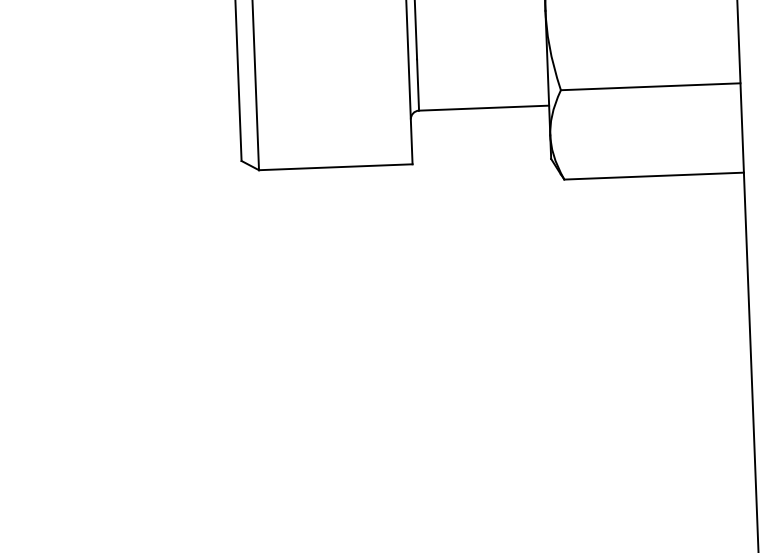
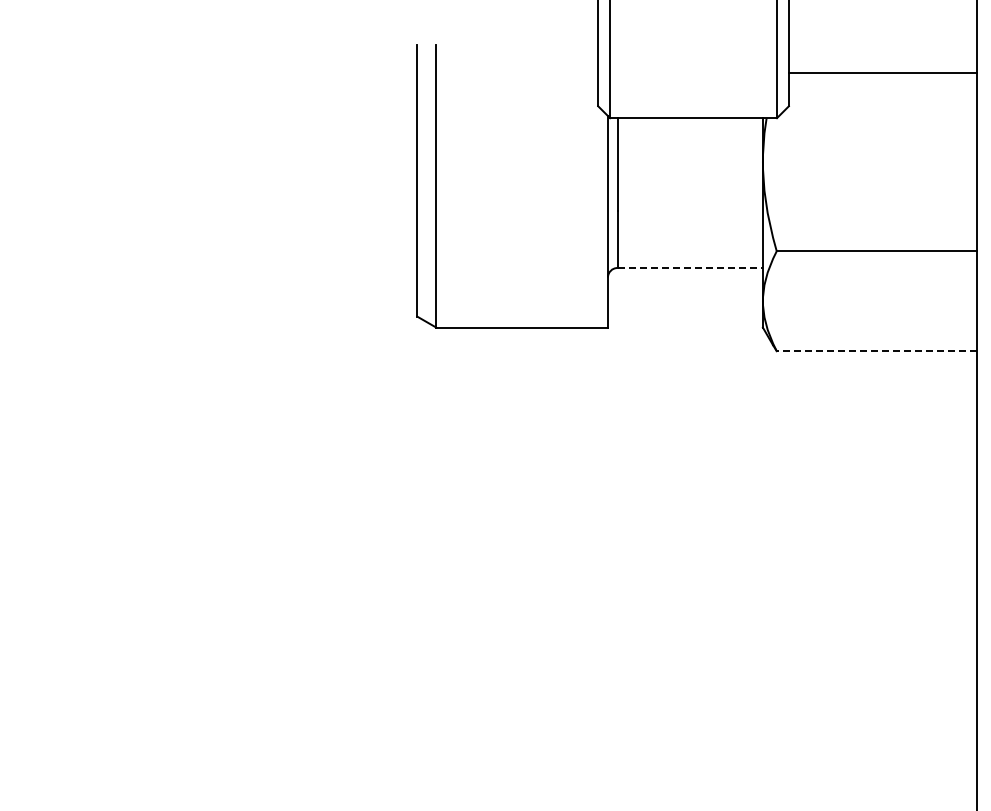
line: (484, 108) -> (690, 268), solid -> dashed
line: (653, 176) -> (876, 351), solid -> dashed

